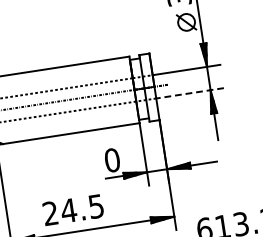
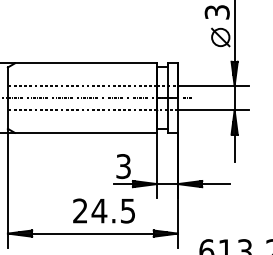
line: (189, 93) -> (212, 110), dashed -> solid
text: (112, 160) -> (123, 166), 0 -> 3
text: (72, 209) -> (103, 210), moved

